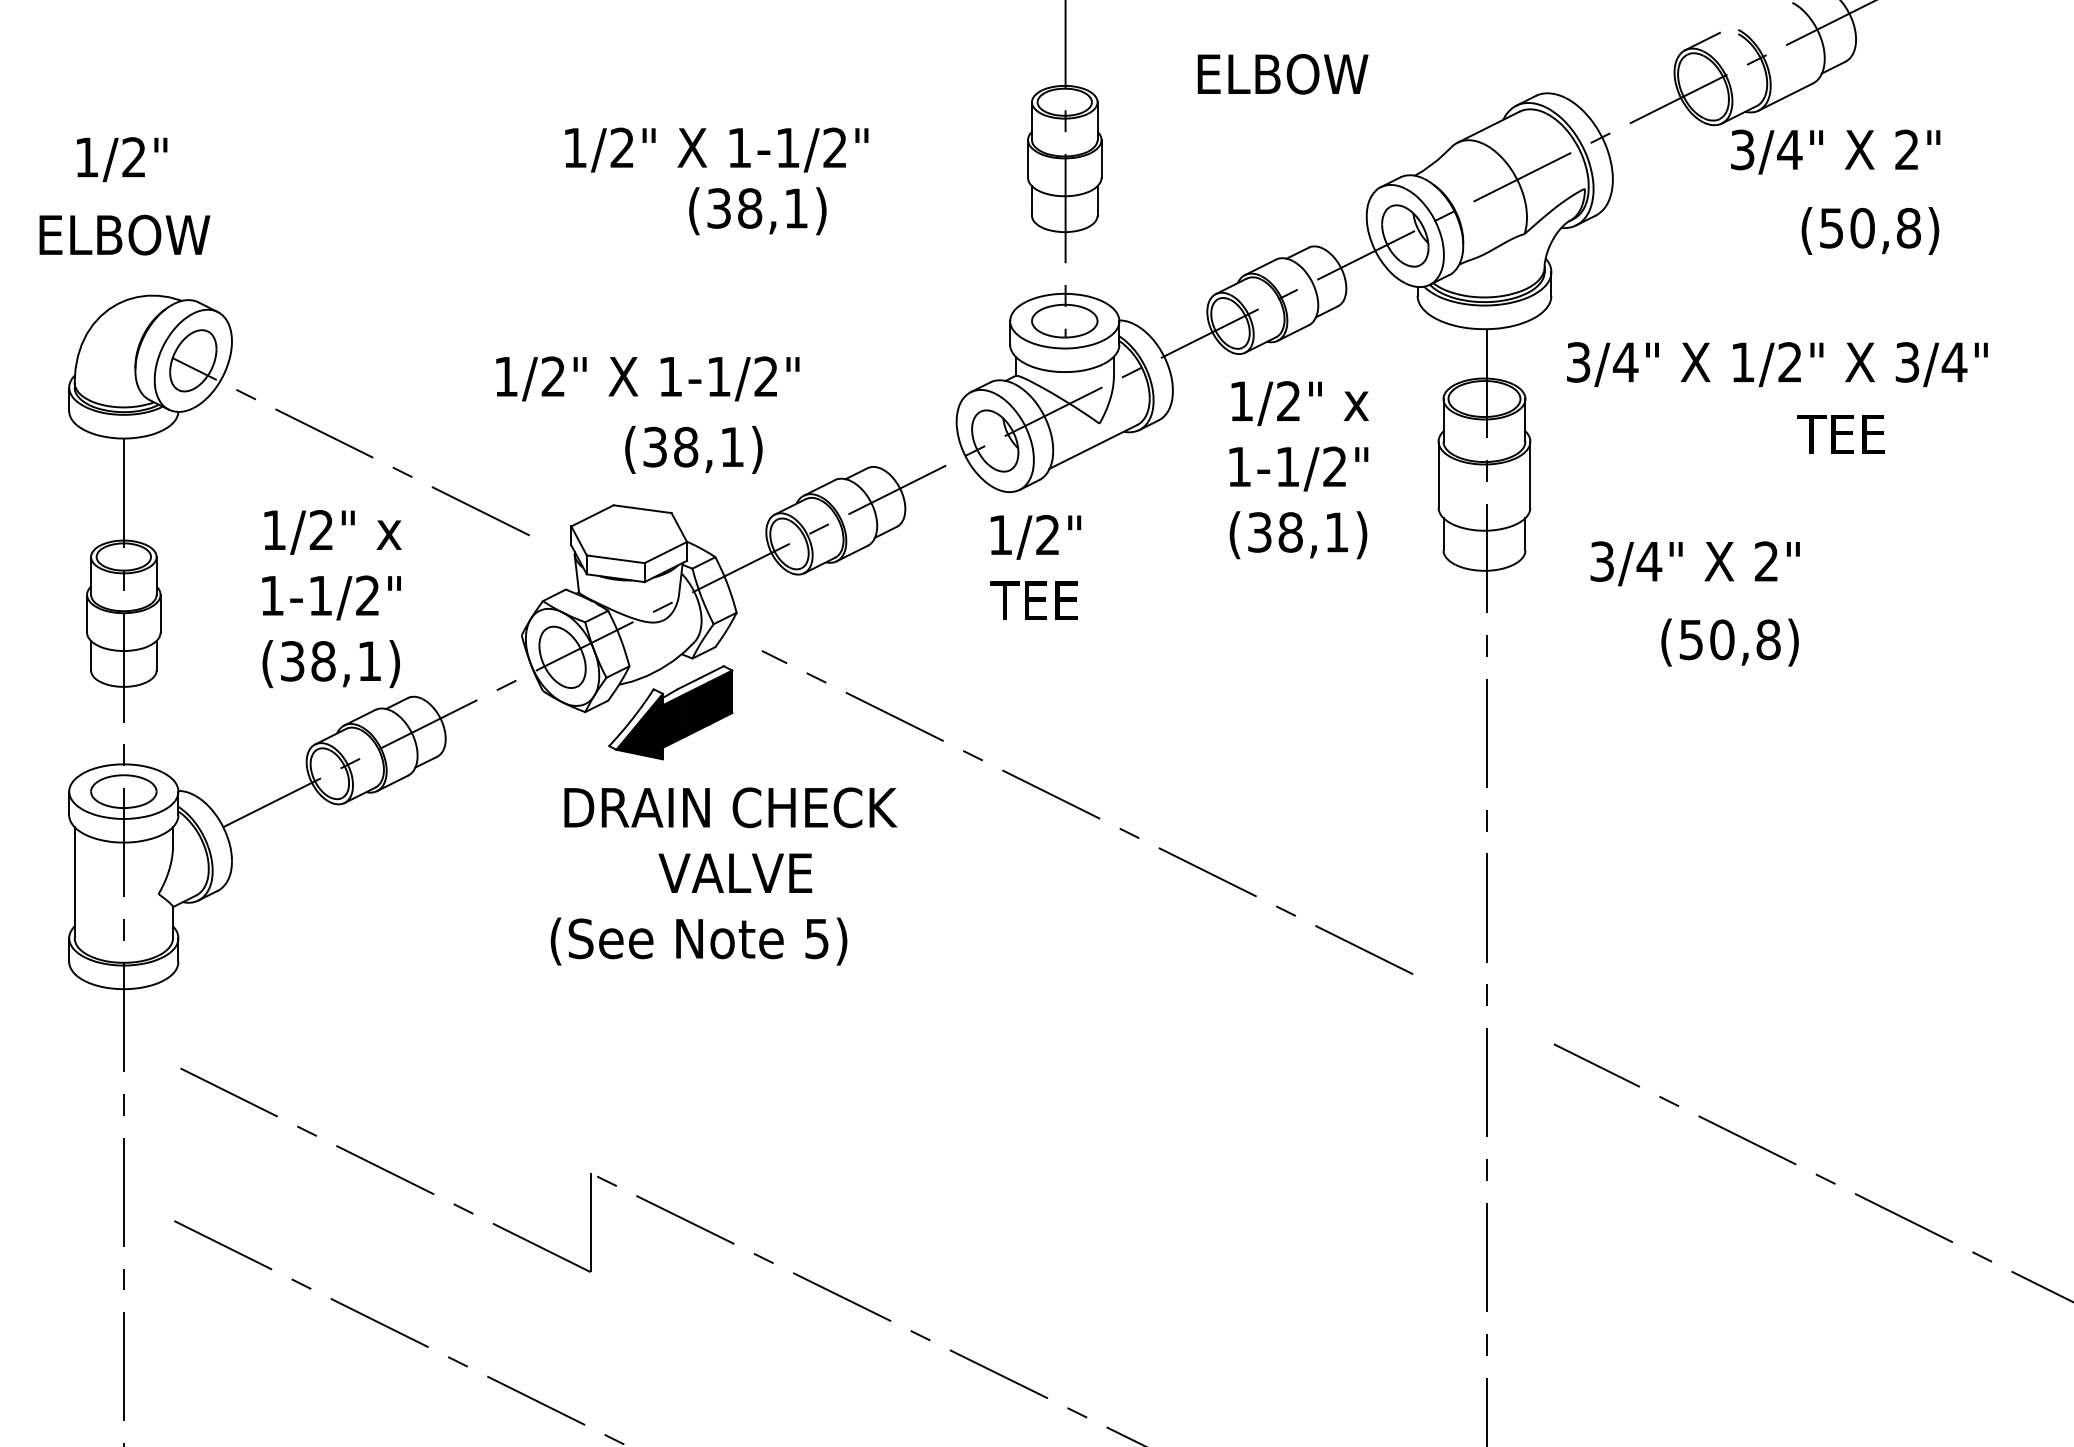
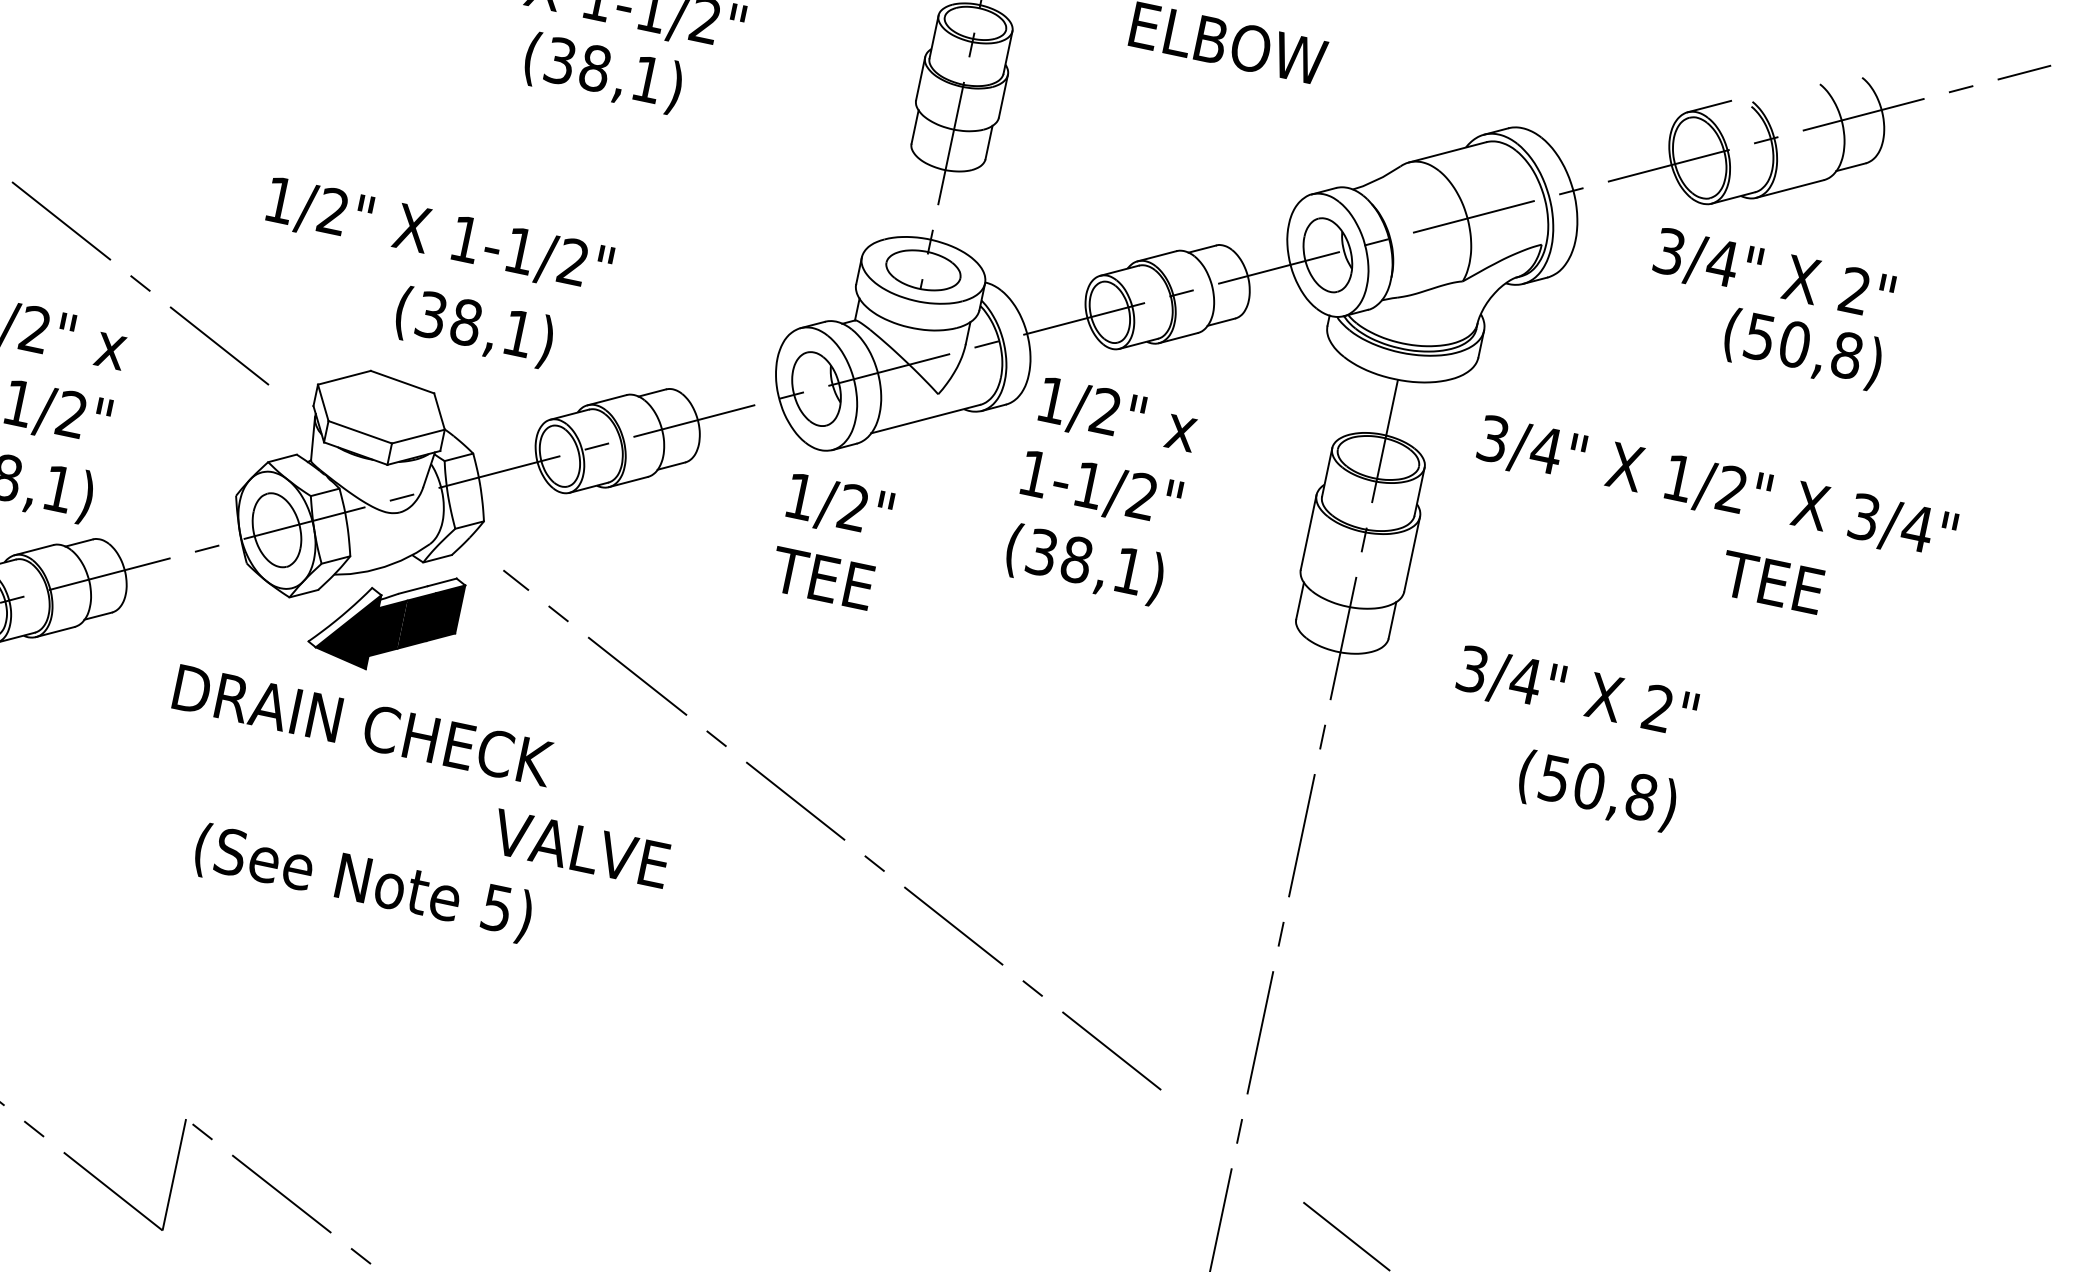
text: (1835, 151) -> (1773, 275), moved
text: (1870, 230) -> (1803, 348), moved
text: (1298, 470) -> (1100, 491), moved
text: (730, 807) -> (363, 725), moved
text: (735, 872) -> (581, 847), moved

